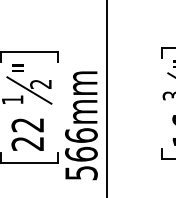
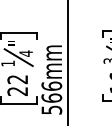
text: (40, 84) -> (25, 53), 2 -> 4

